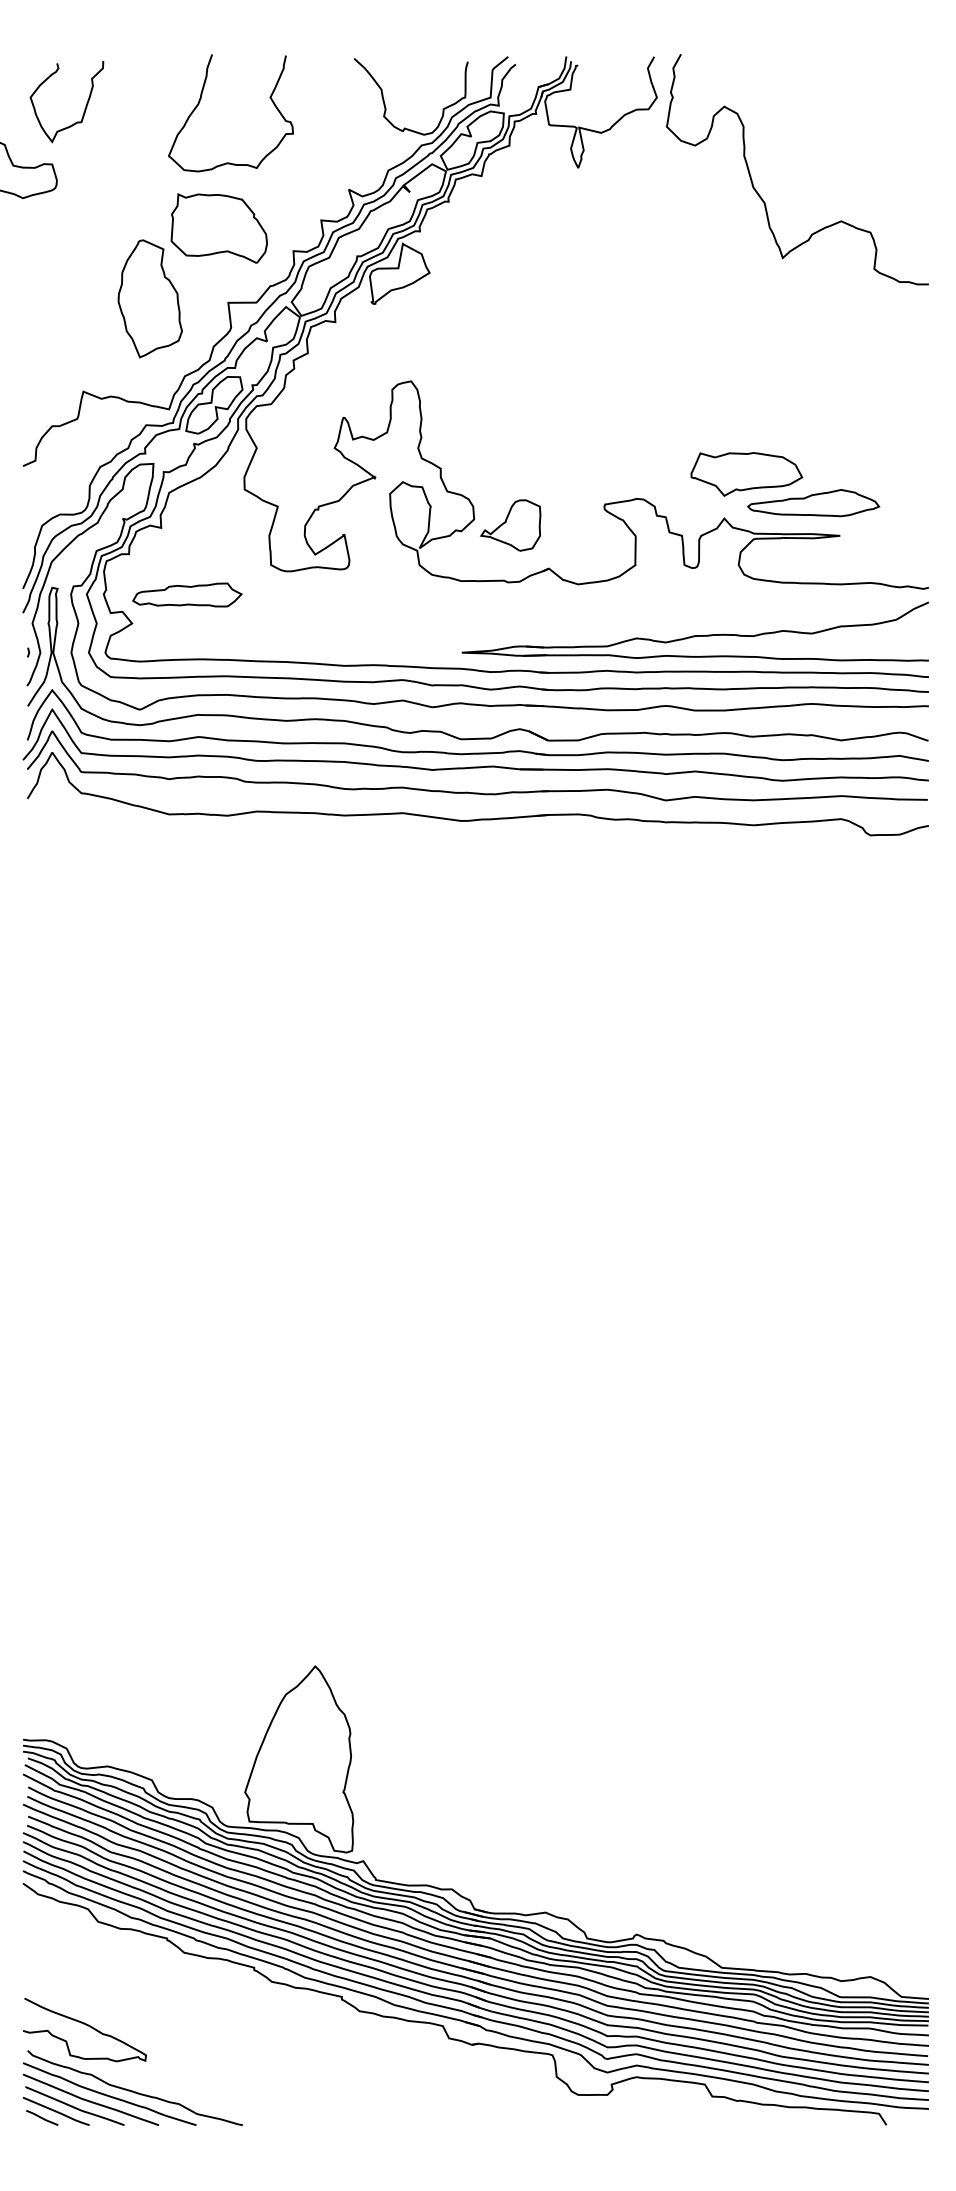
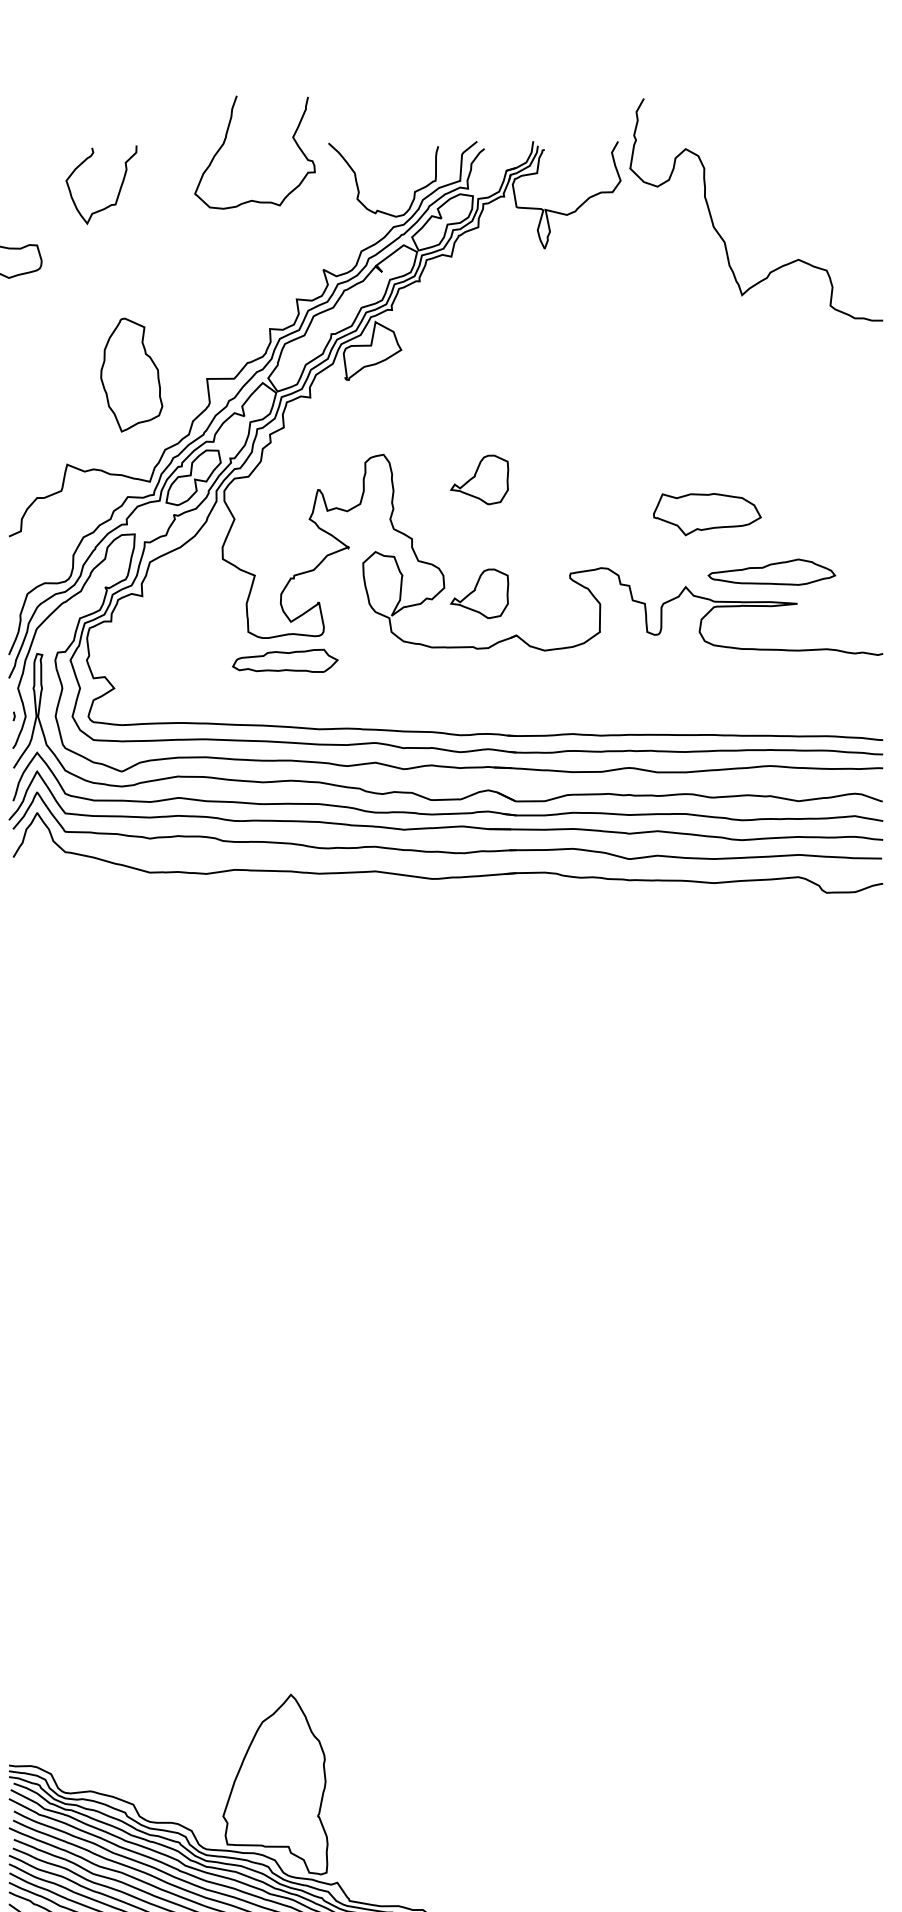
curve: (199, 104) -> (224, 144), moved
curve: (84, 108) -> (118, 191), moved
curve: (760, 195) -> (720, 234), moved
part: (218, 228) -> (197, 307), removed
part: (510, 407) -> (479, 479), added
part: (746, 474) -> (707, 514), moved
part: (187, 594) -> (285, 660), moved
part: (694, 631) -> (656, 696), removed

